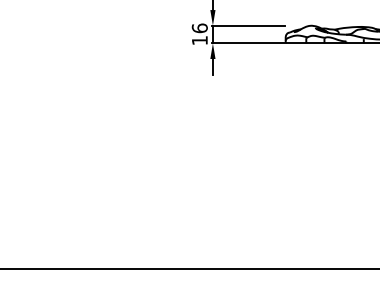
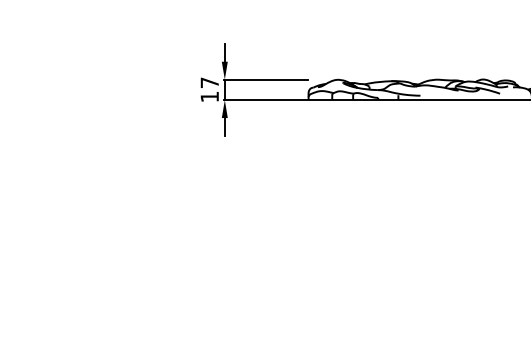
text: (199, 28) -> (209, 82), 16 -> 17

